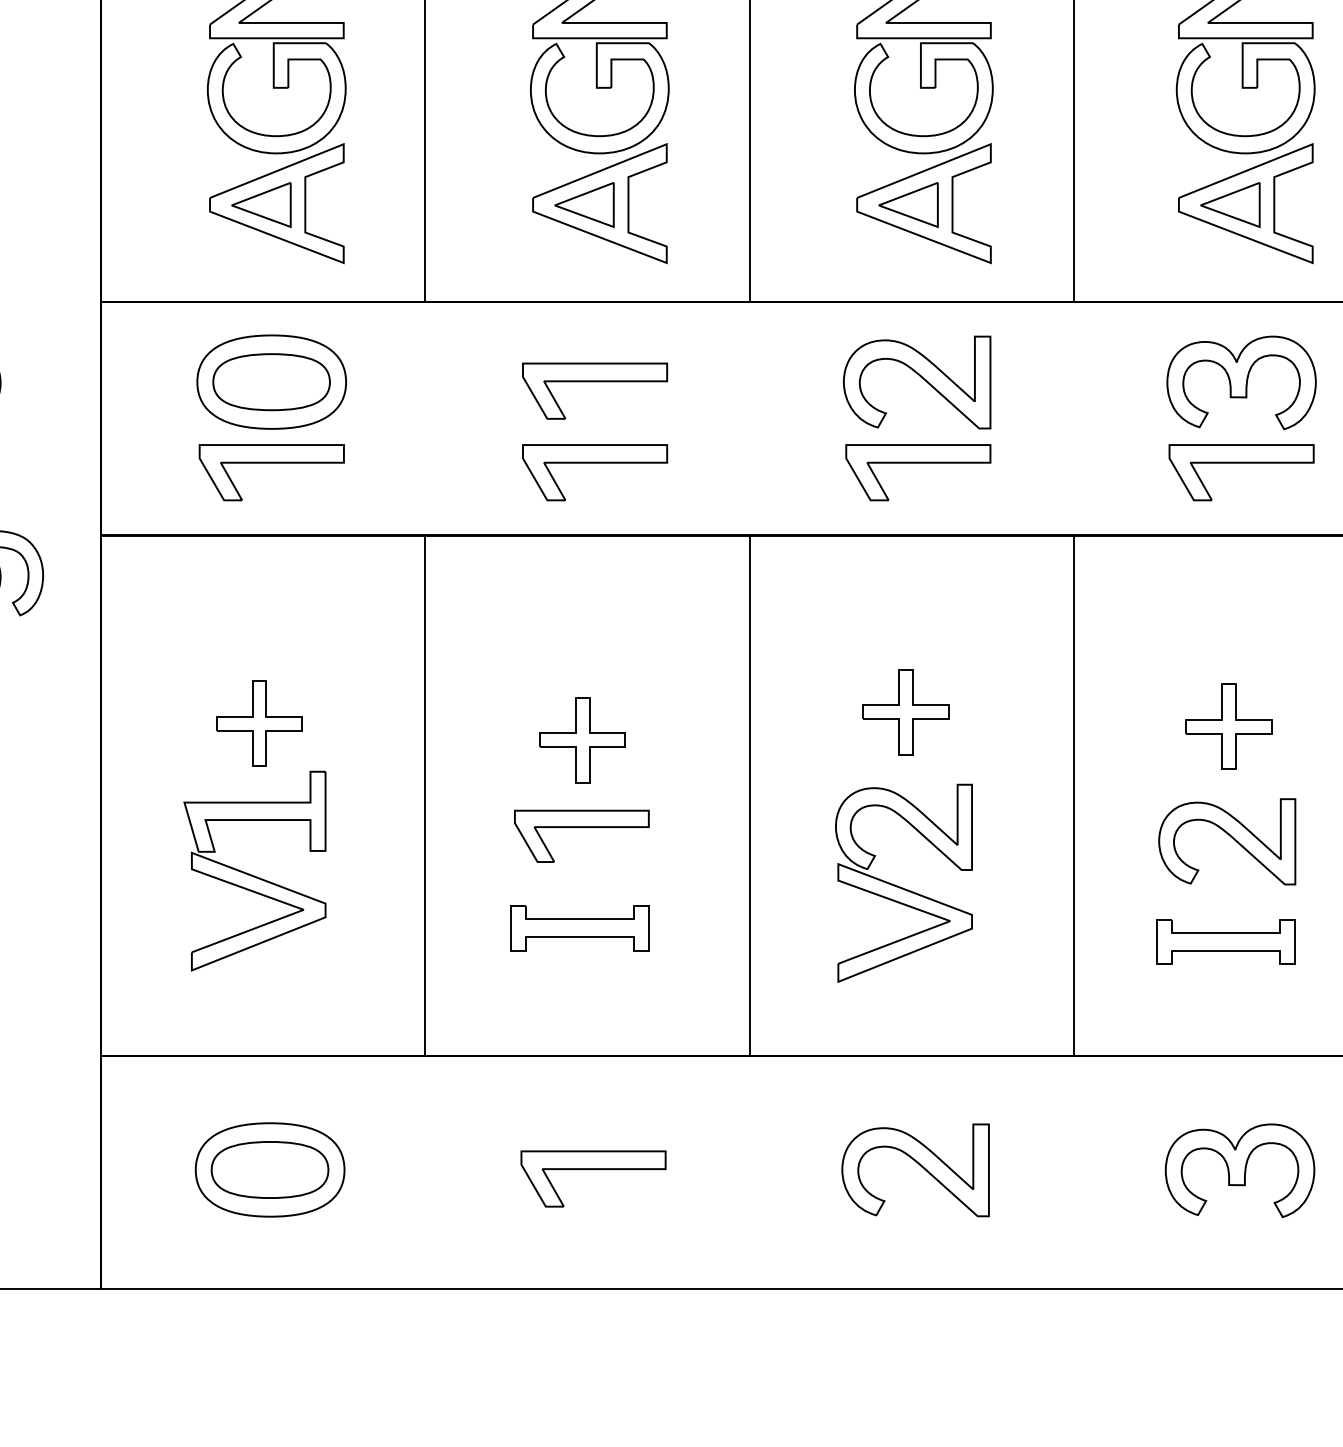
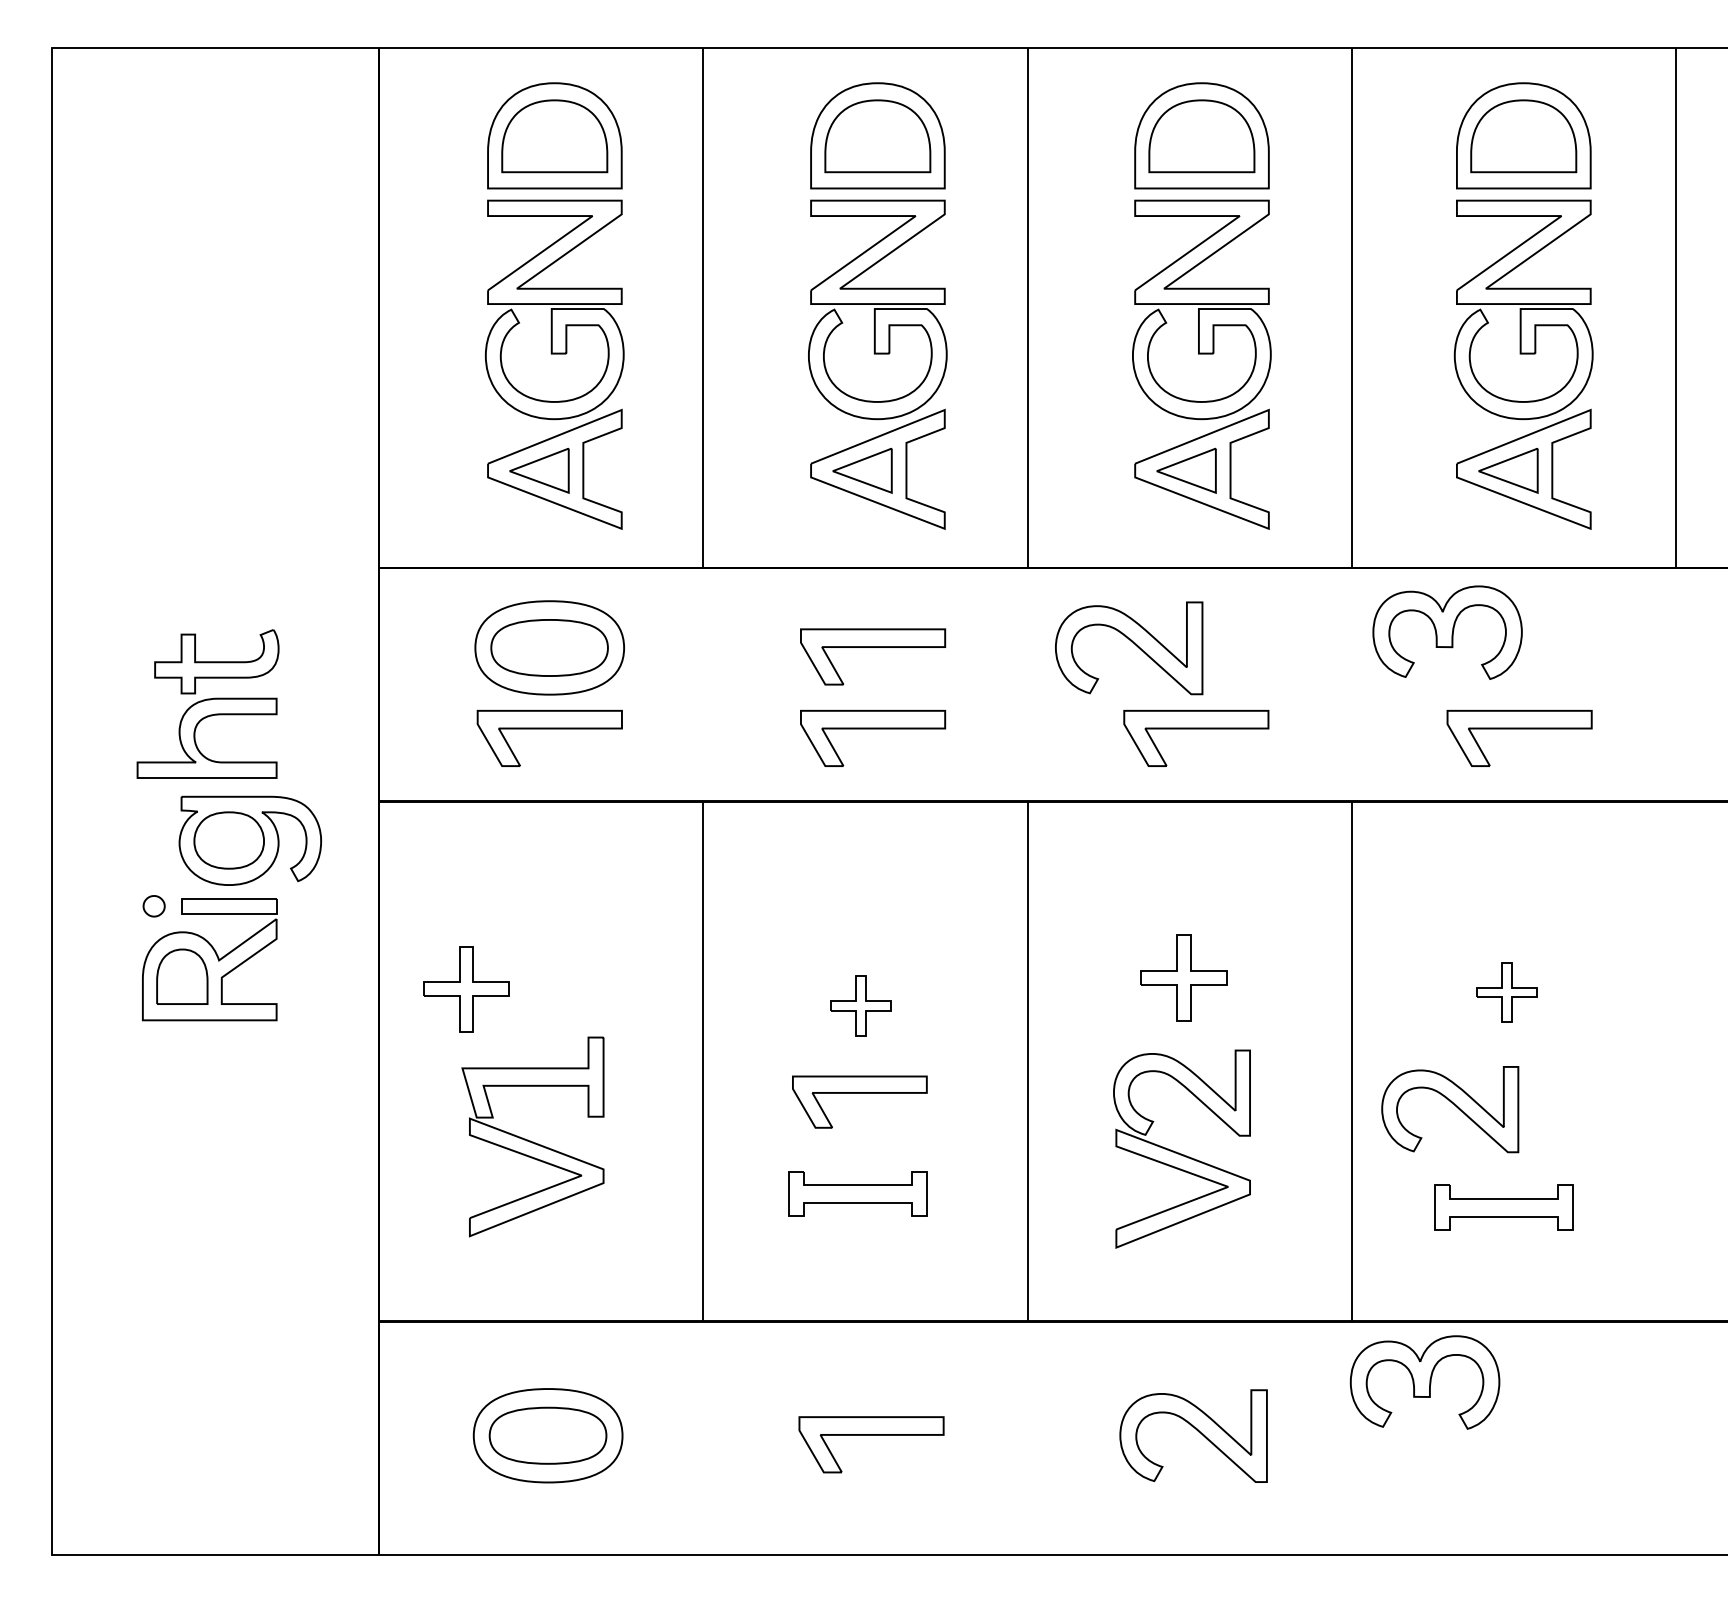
part: (919, 376) -> (1131, 642), moved
part: (1241, 382) -> (1447, 632), moved
part: (259, 723) -> (466, 989), moved
part: (1228, 726) -> (1506, 992), size x0.7
part: (582, 739) -> (860, 1005), size x0.7
part: (1227, 841) -> (1450, 1109), moved
part: (1239, 1170) -> (1424, 1382), moved

